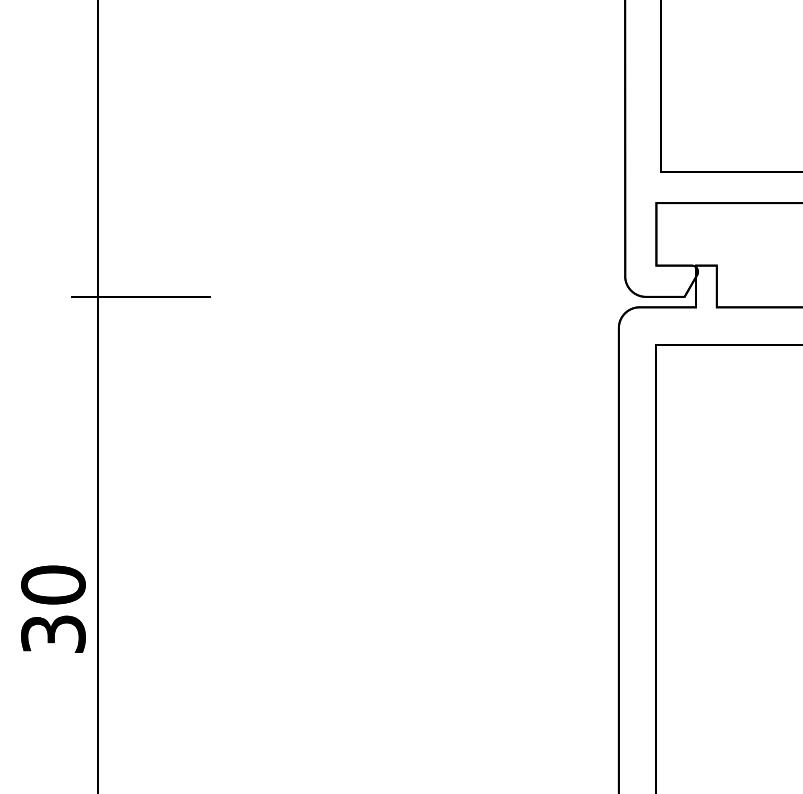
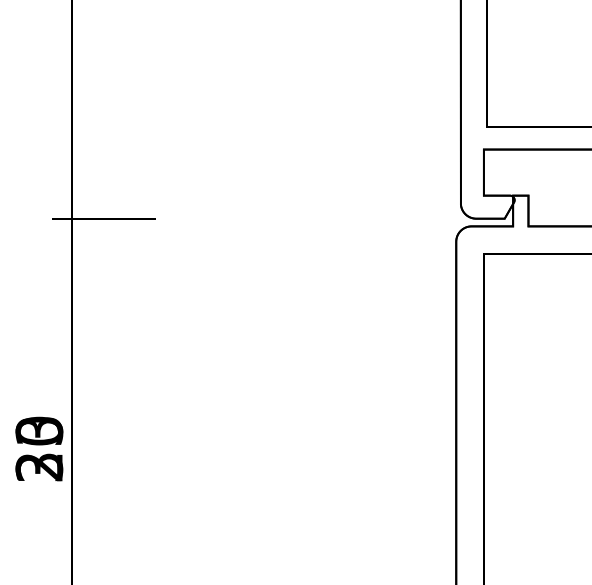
text: (53, 608) -> (39, 448), 30 -> 23

